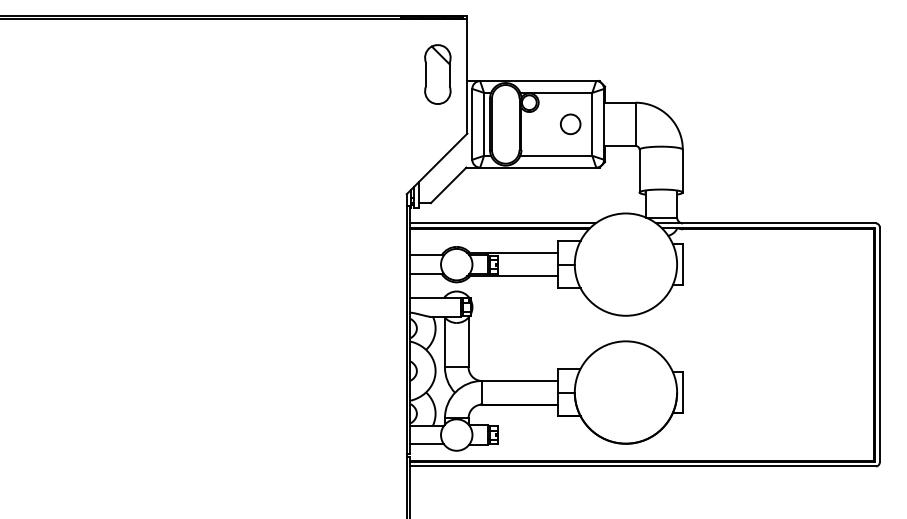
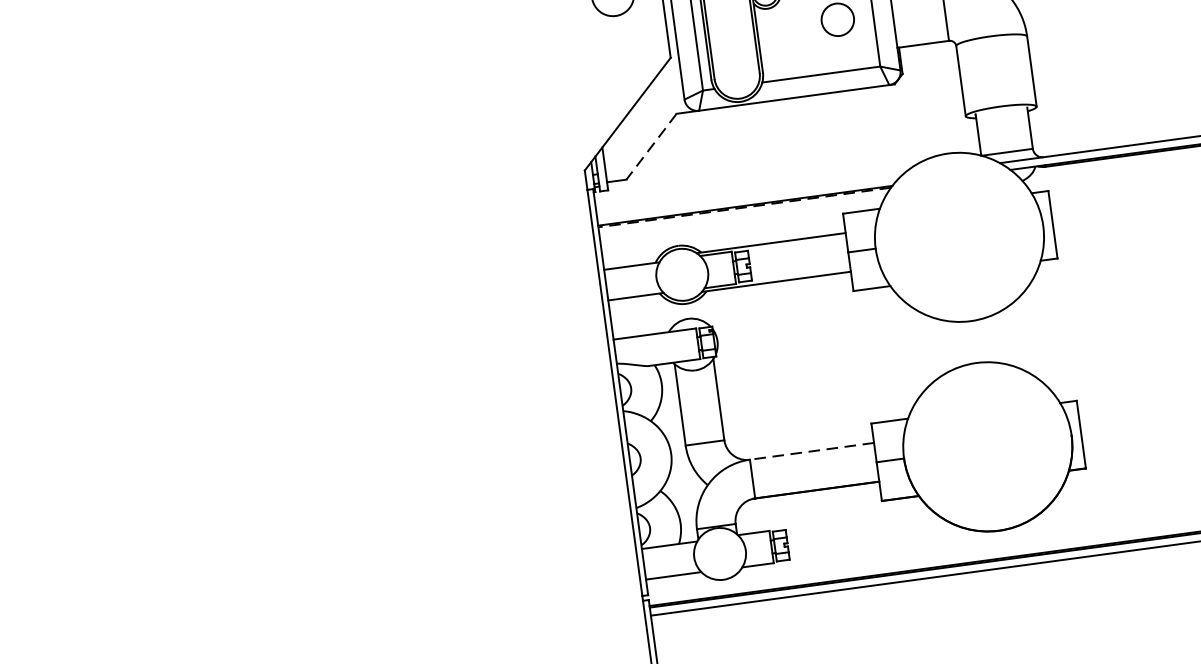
line: (448, 185) -> (651, 147), solid -> dashed
line: (502, 223) -> (748, 197), removed
line: (499, 229) -> (744, 207), solid -> dashed
line: (520, 380) -> (812, 450), solid -> dashed

